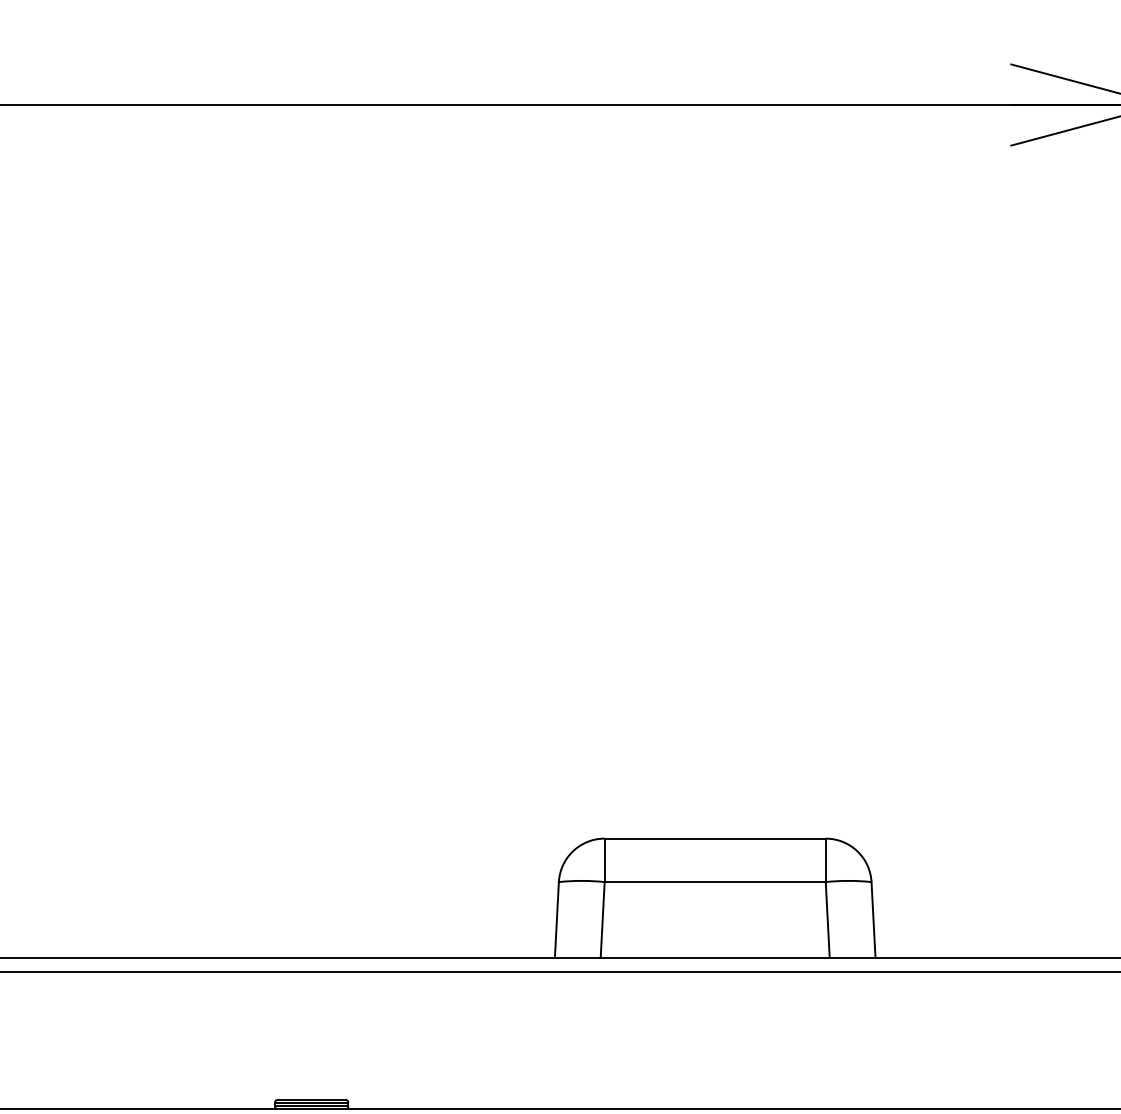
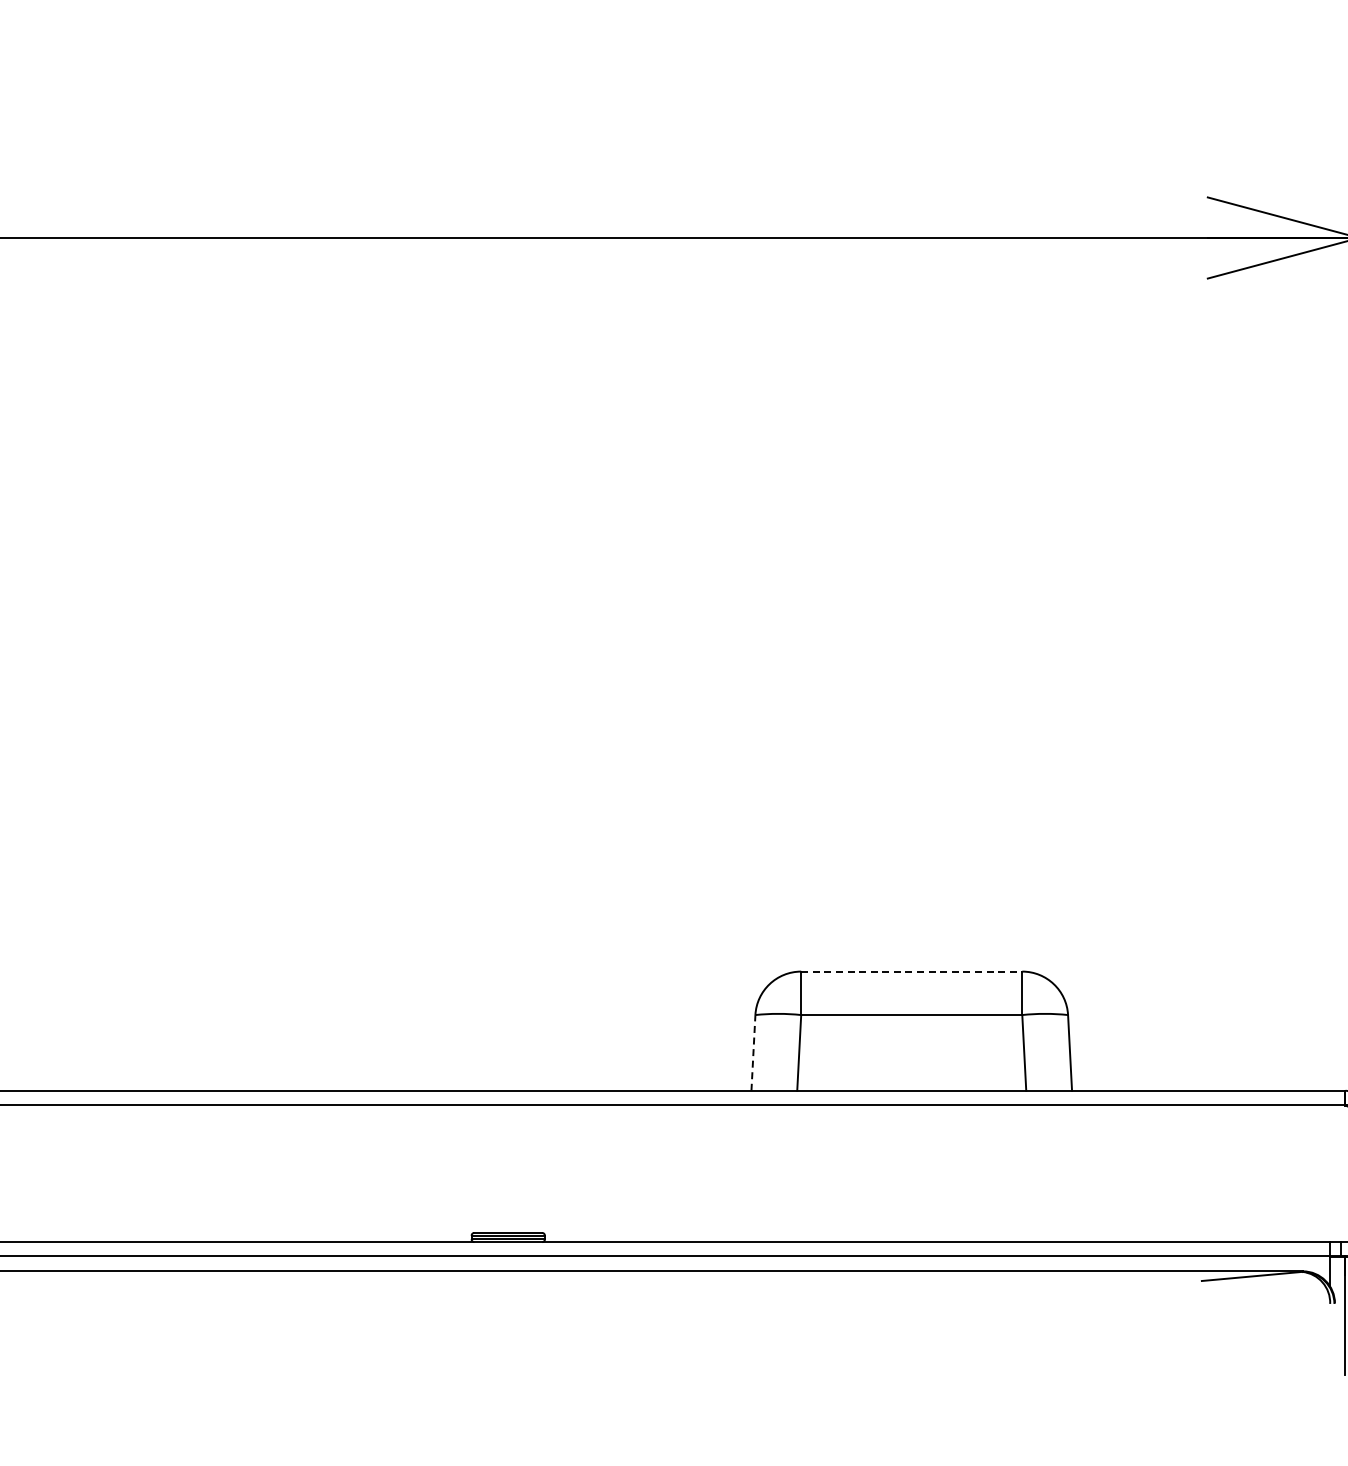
line: (714, 838) -> (911, 971), solid -> dashed
line: (556, 919) -> (753, 1052), solid -> dashed

